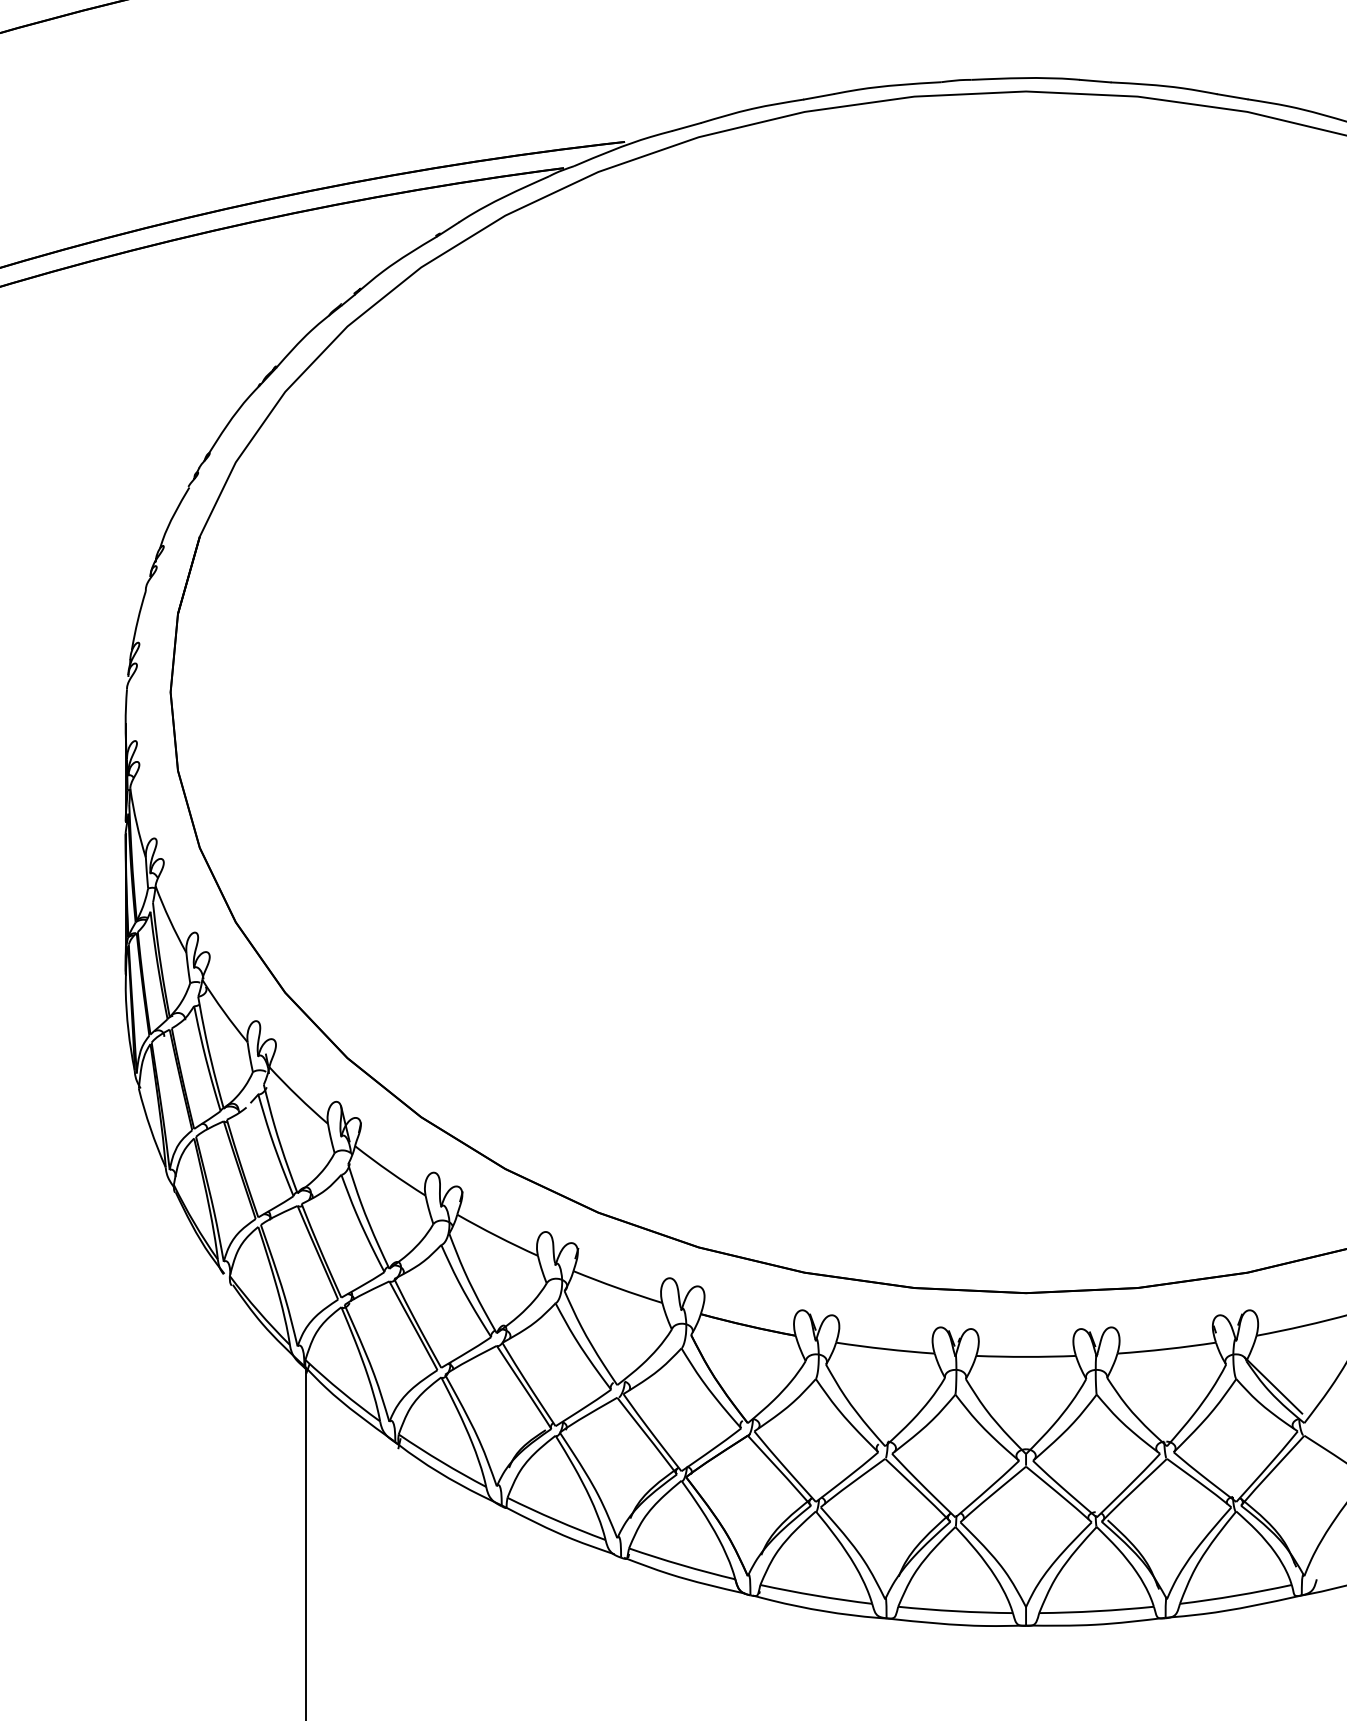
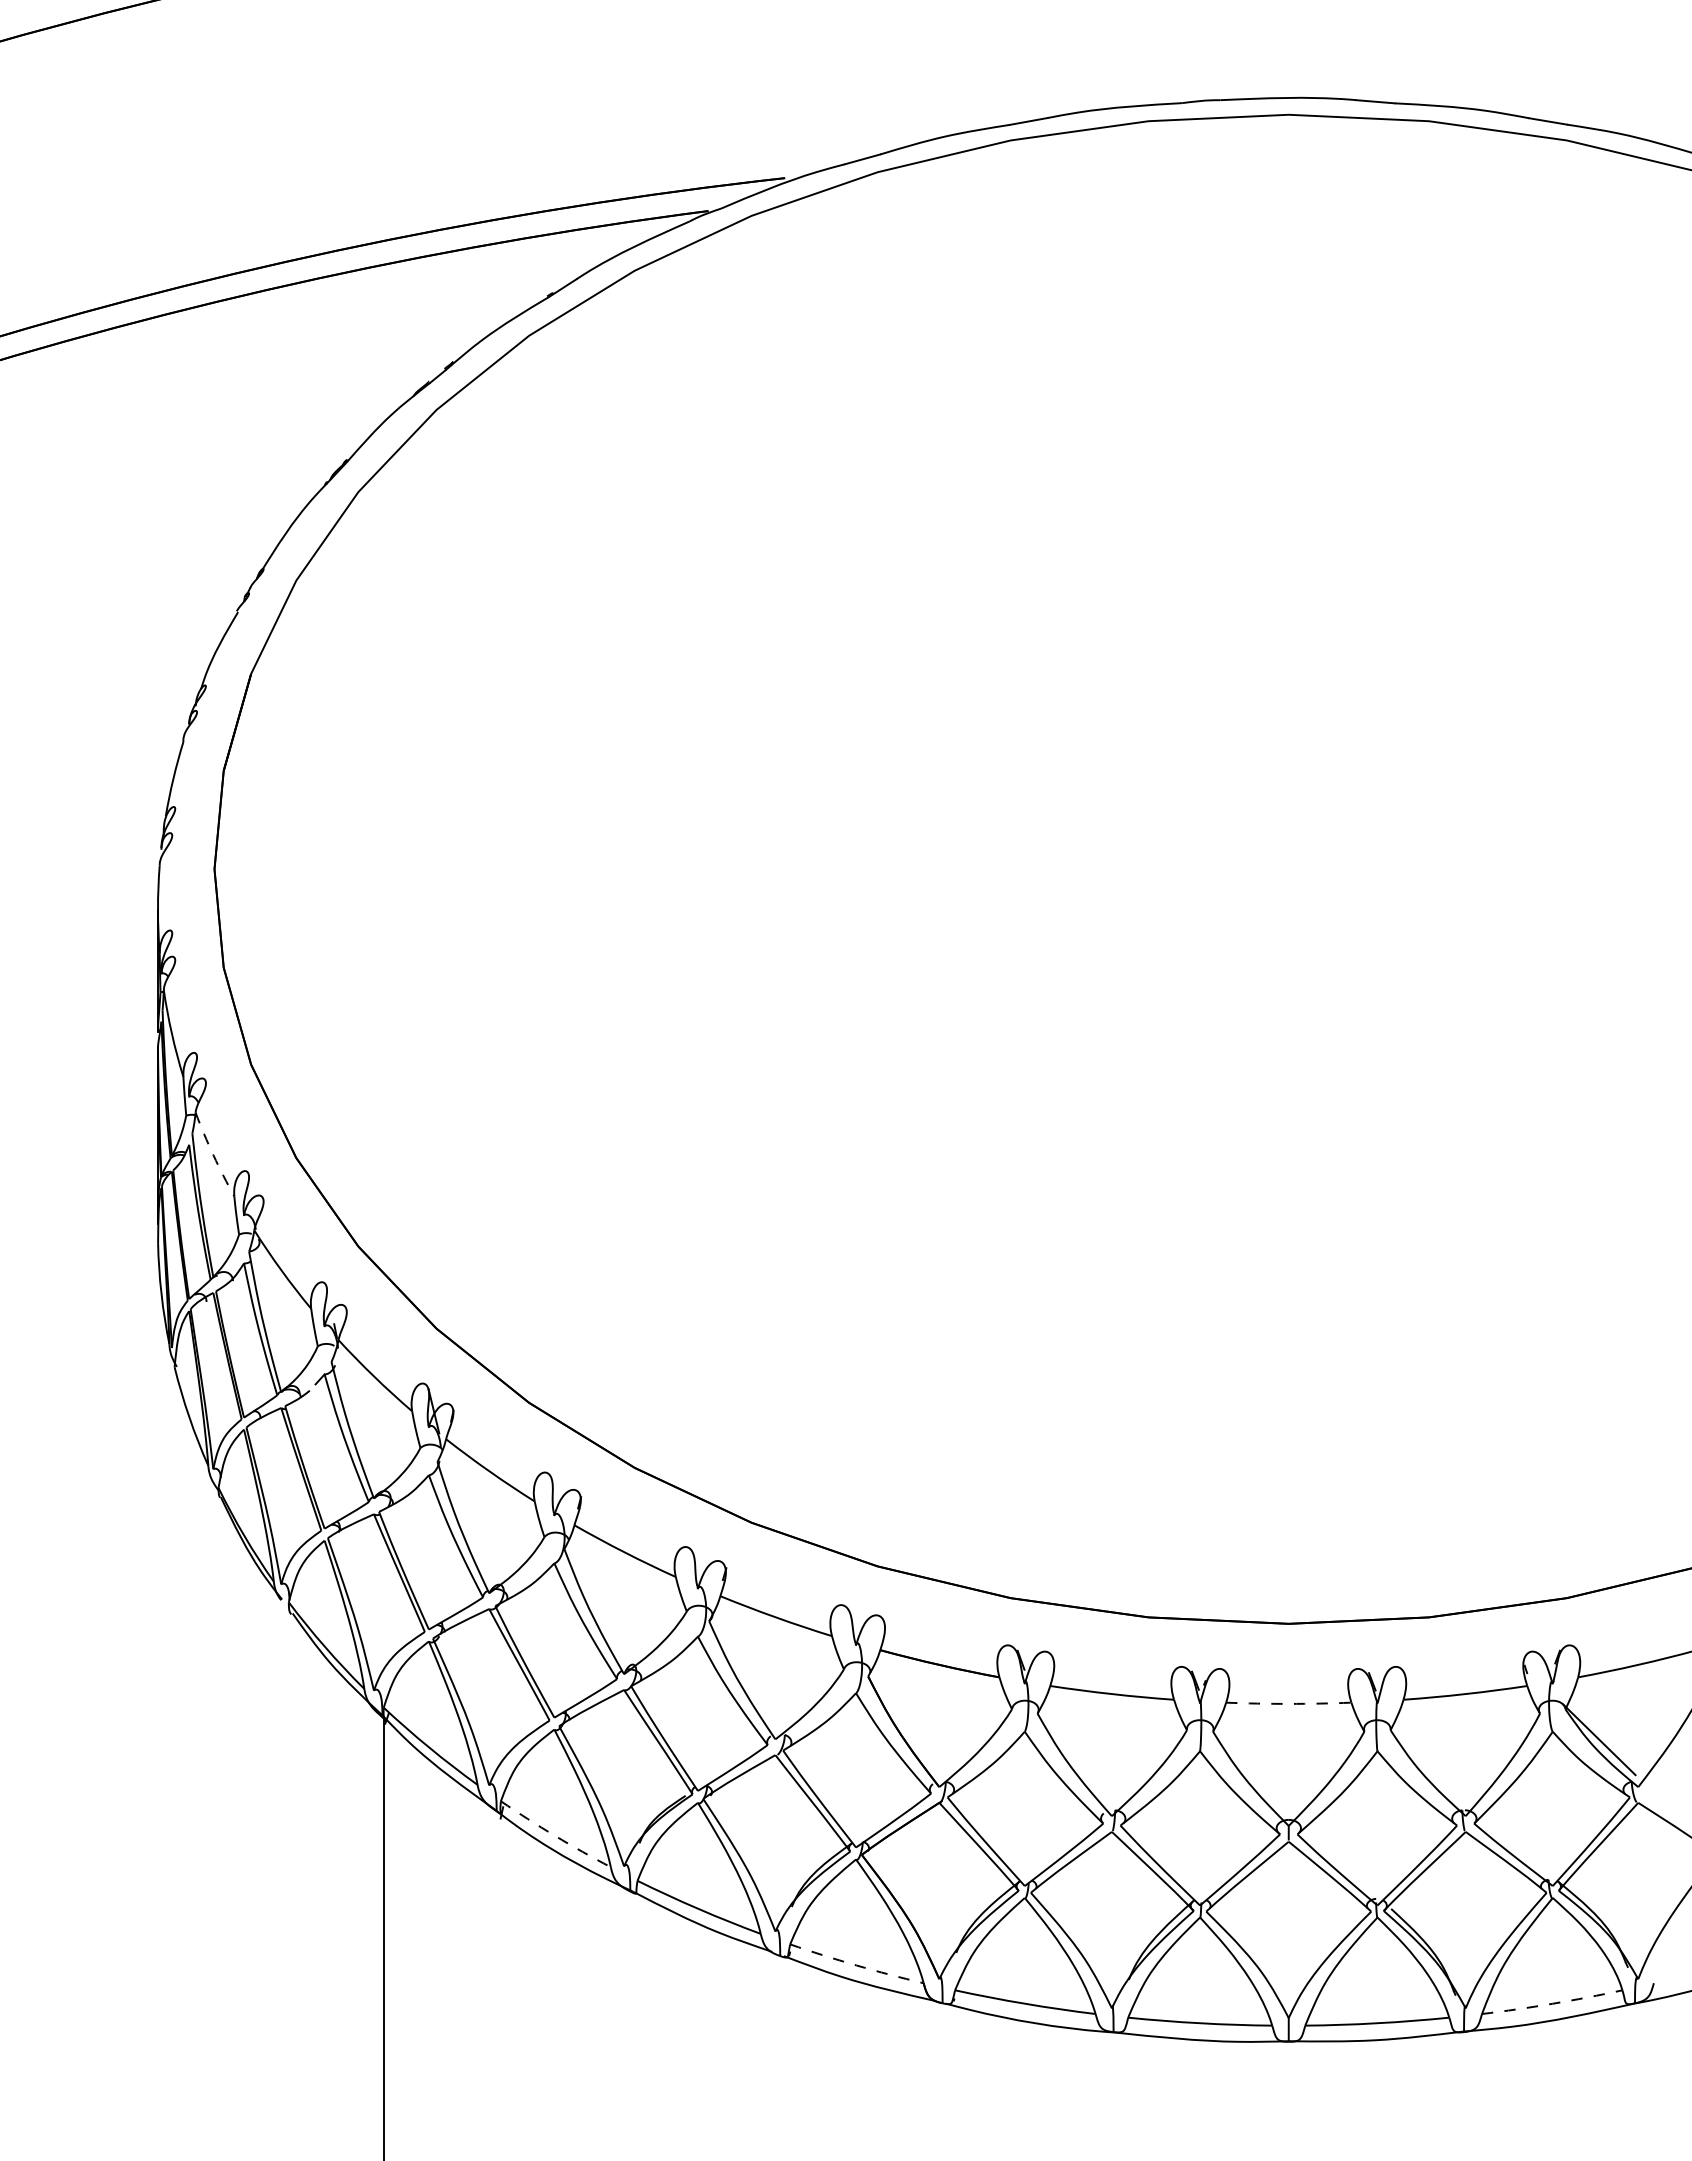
arc: (169, 920) -> (213, 1155), solid -> dashed
arc: (1025, 1356) -> (1288, 1703), solid -> dashed
arc: (441, 1461) -> (554, 1835), solid -> dashed
arc: (681, 1565) -> (856, 1965), solid -> dashed
arc: (1236, 1595) -> (1552, 2003), solid -> dashed

